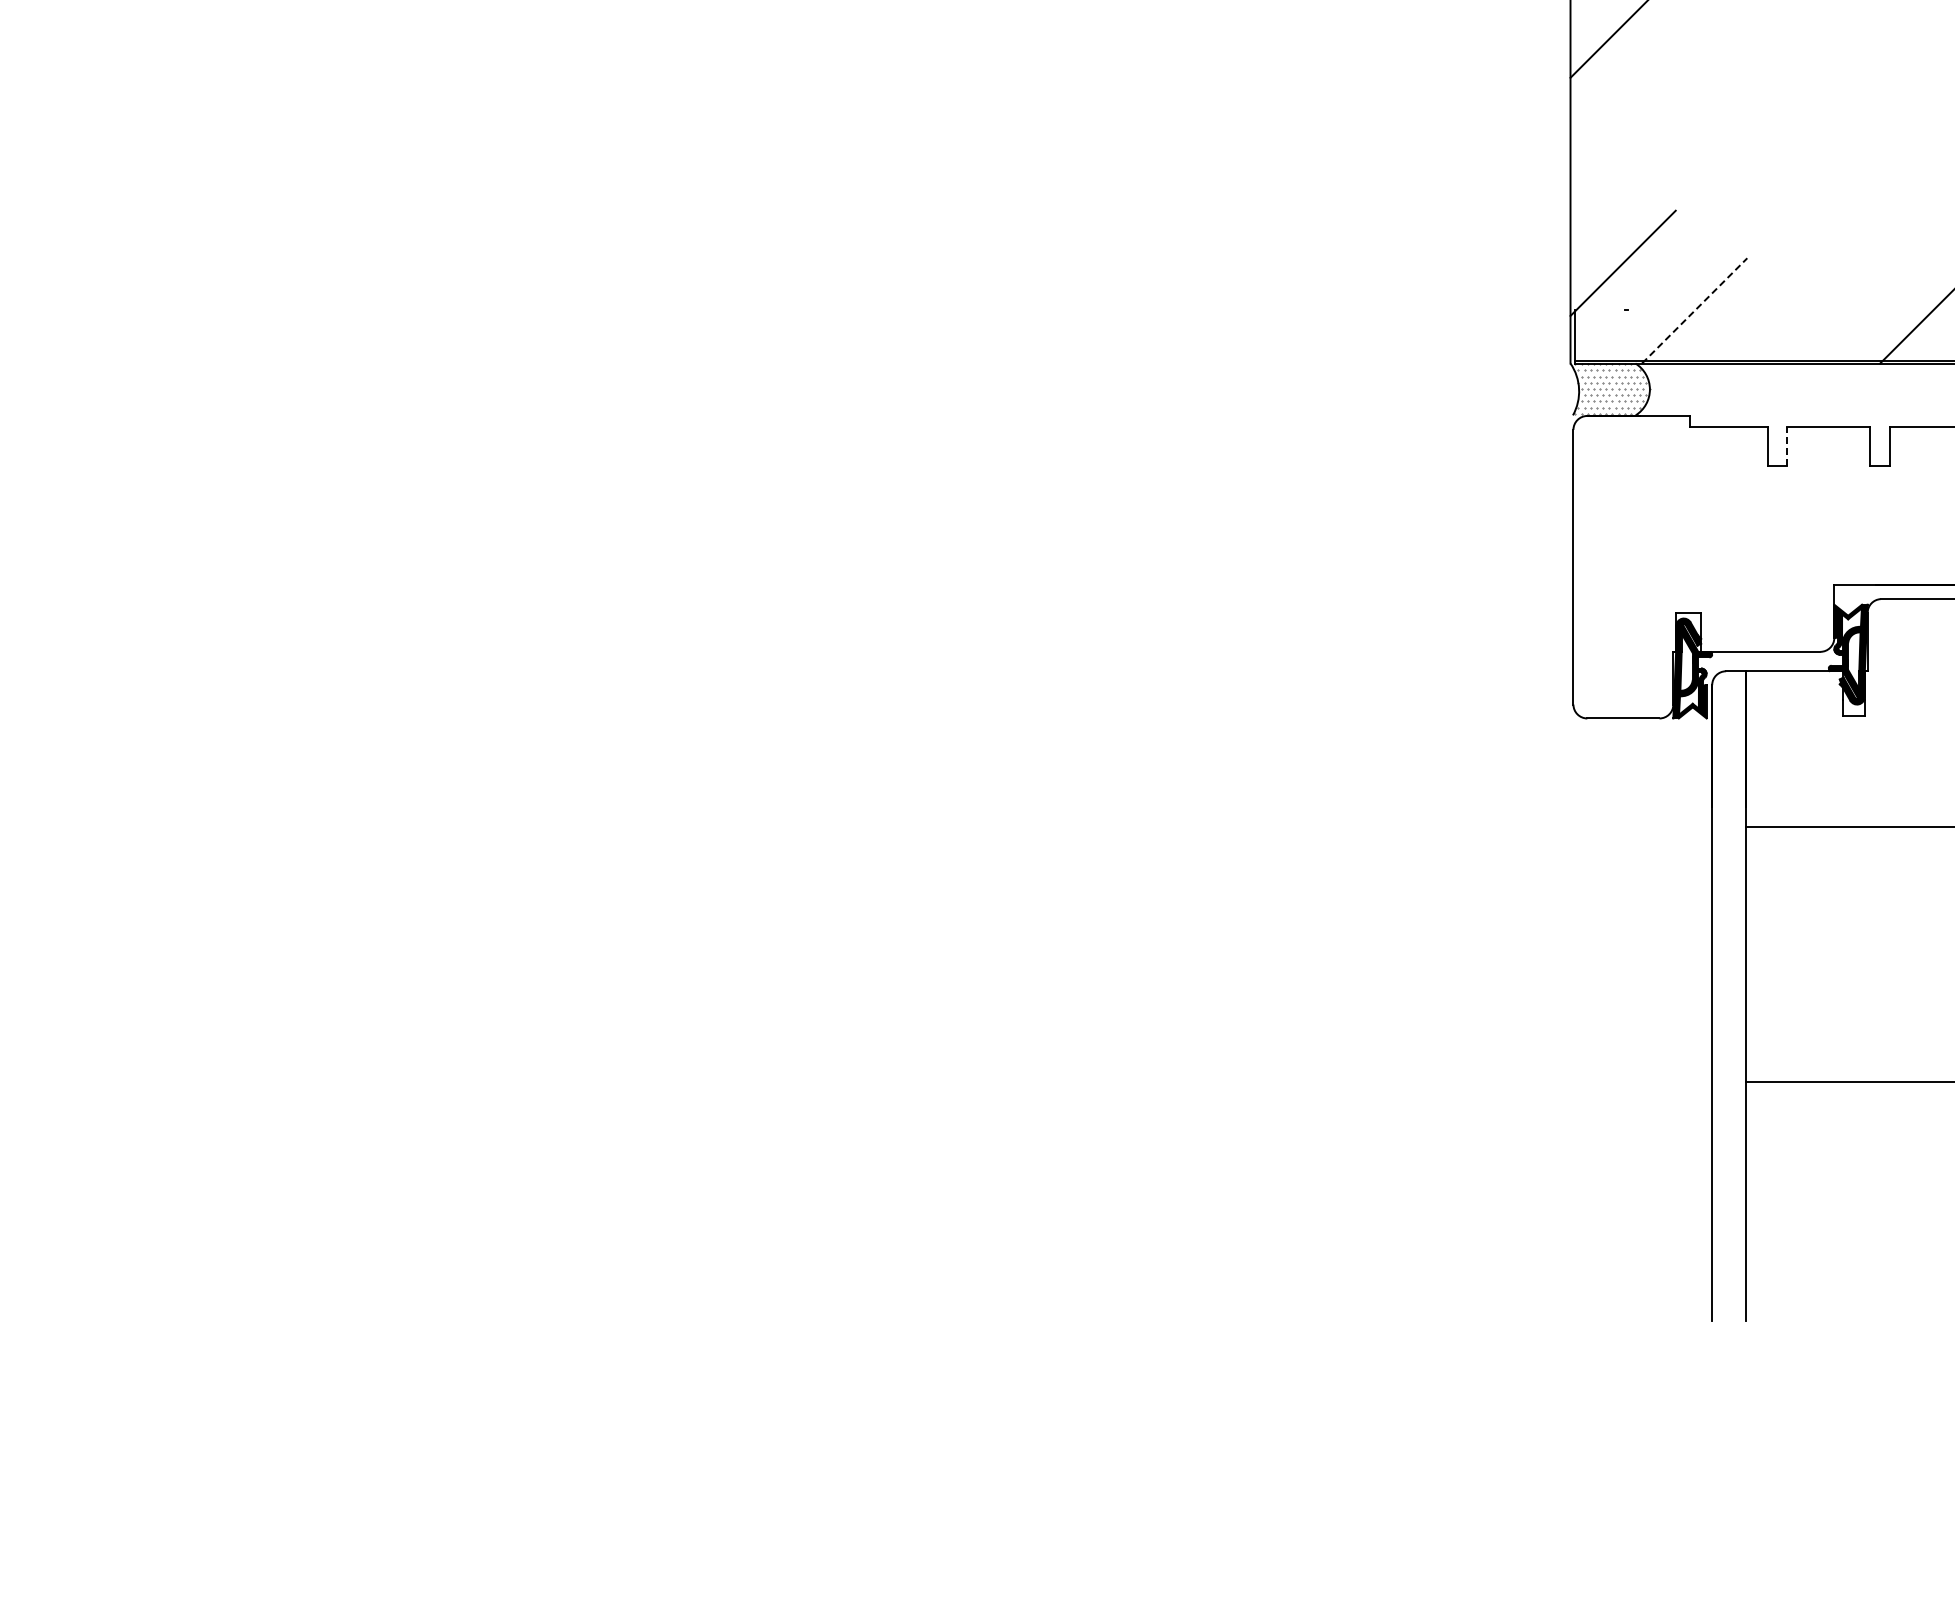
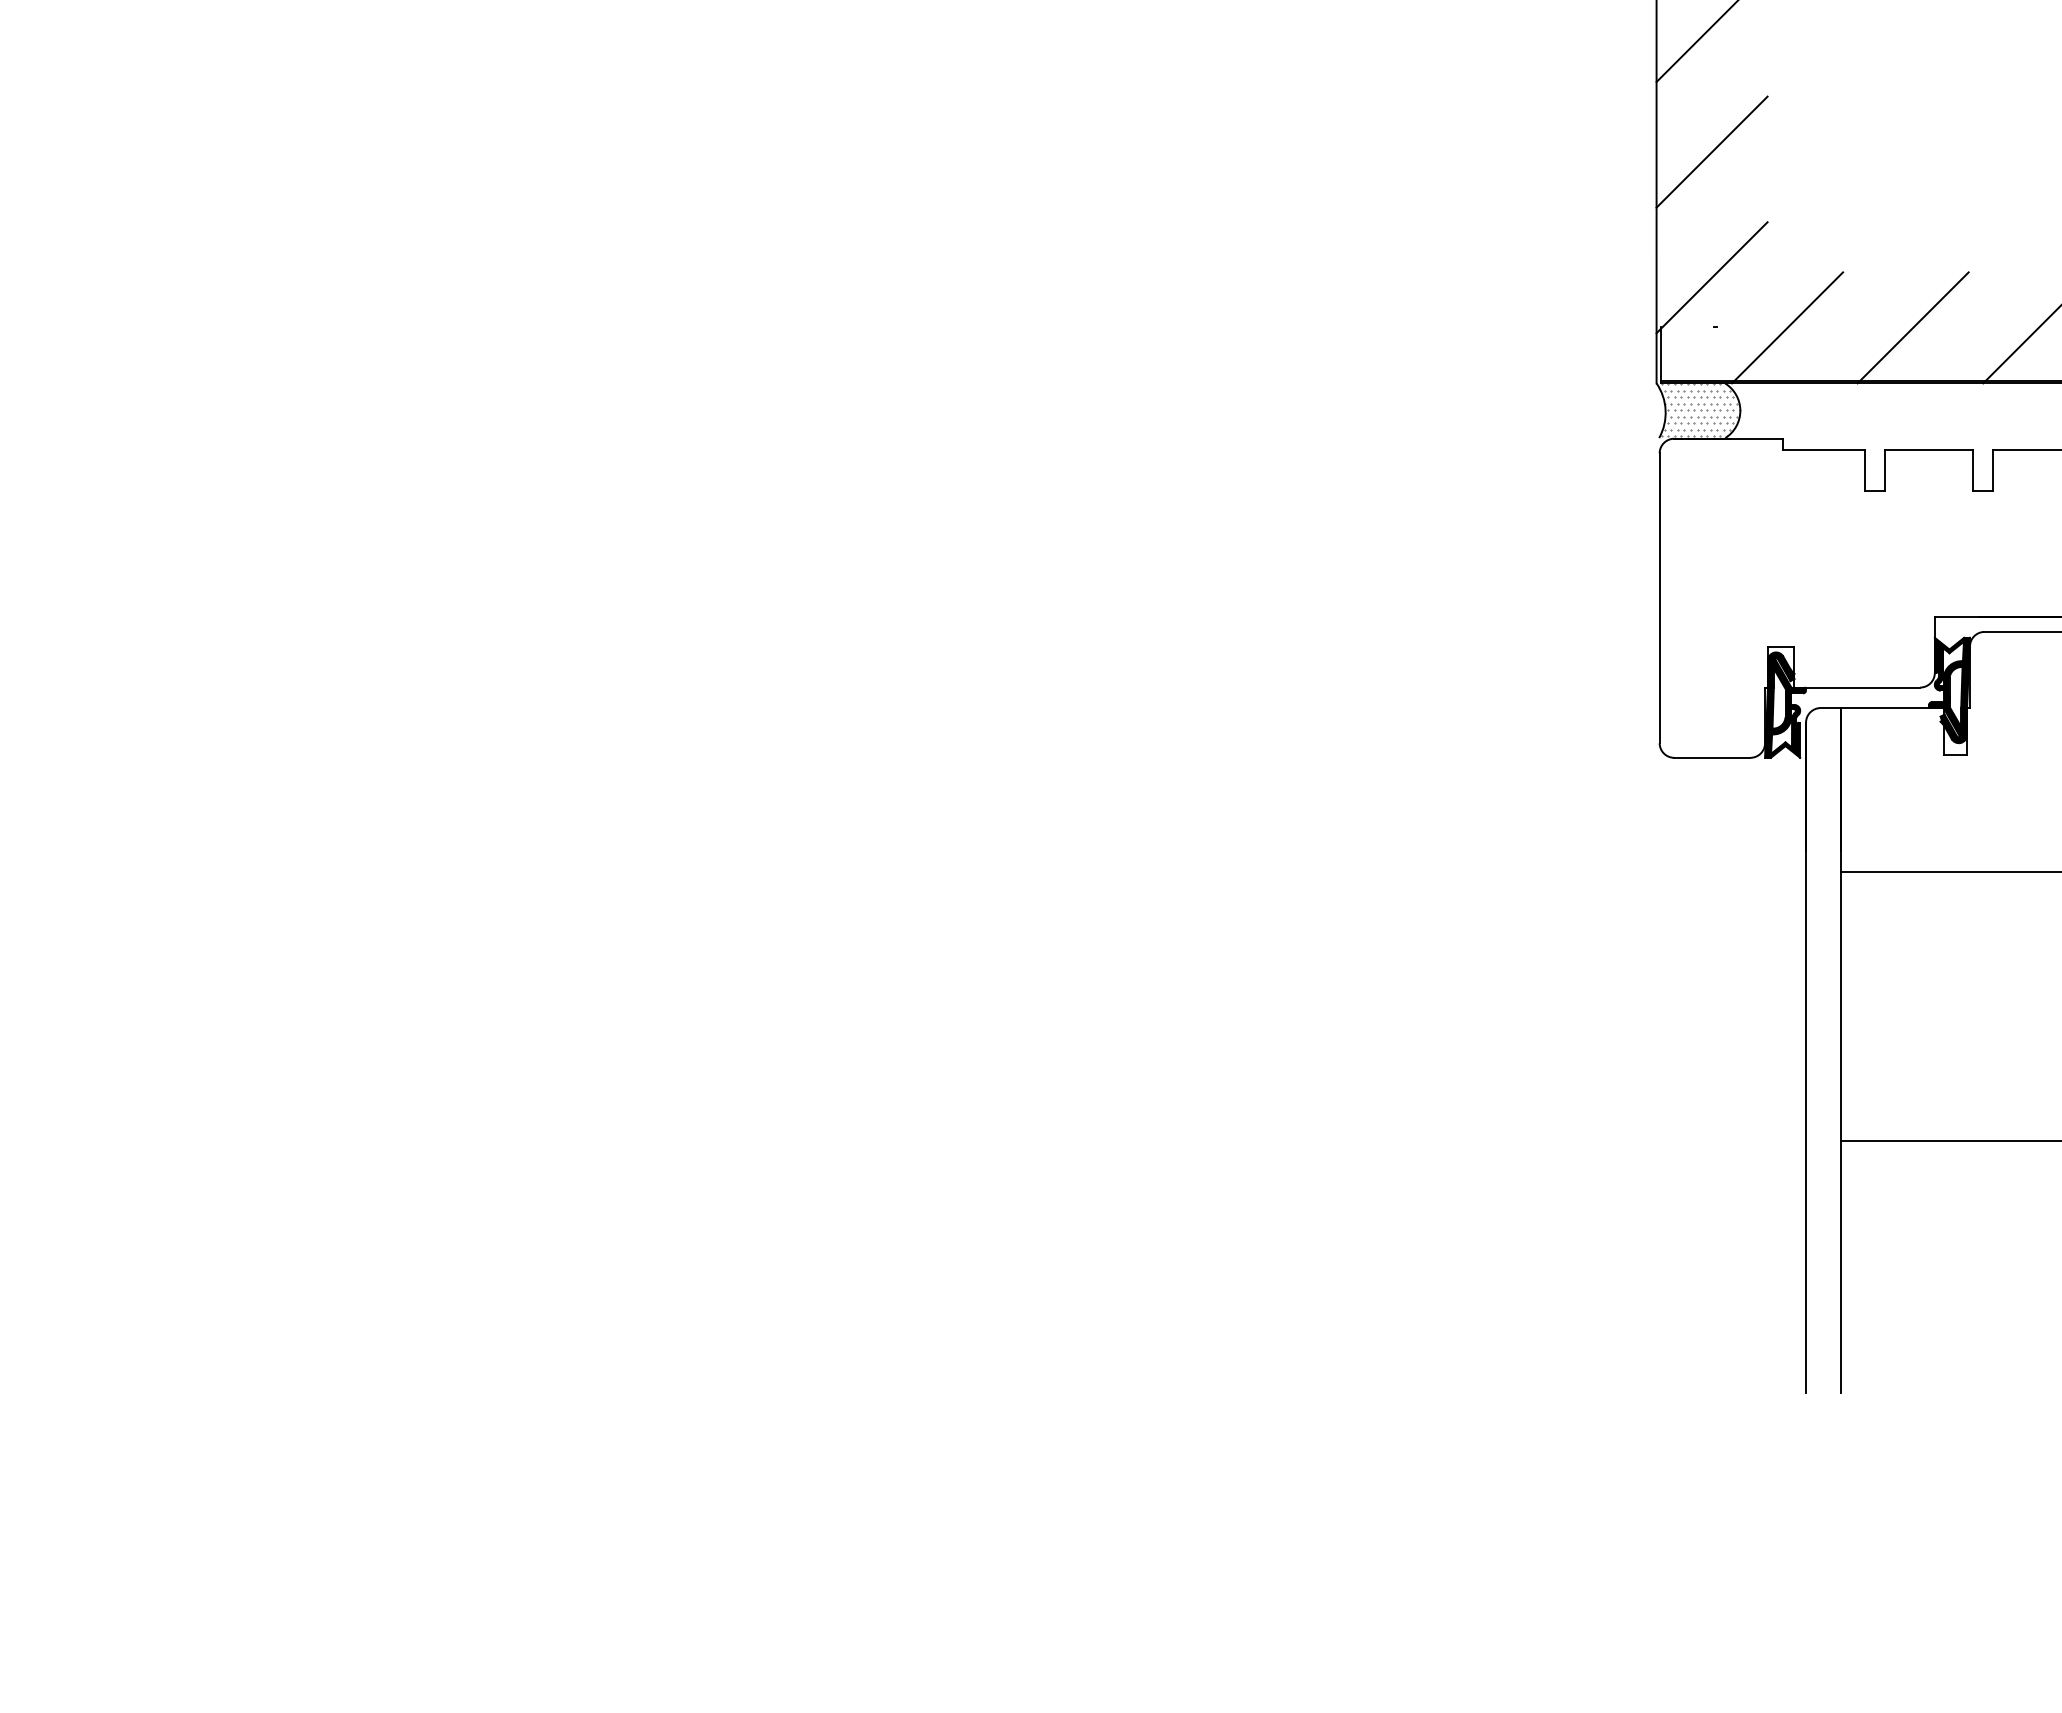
line: (1622, 143) -> (1711, 151), added
line: (1695, 310) -> (1788, 327), dashed -> solid
line: (1813, 310) -> (1912, 327), added
line: (1787, 446) -> (1885, 470), dashed -> solid

